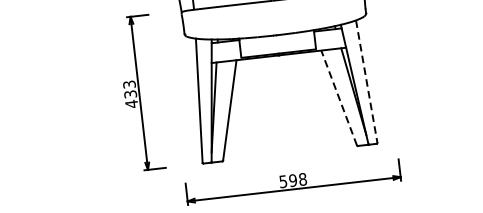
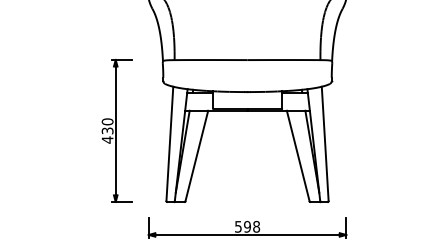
line: (367, 82) -> (325, 144), dashed -> solid
text: (129, 84) -> (107, 121), 433 -> 430
line: (339, 98) -> (298, 156), dashed -> solid

